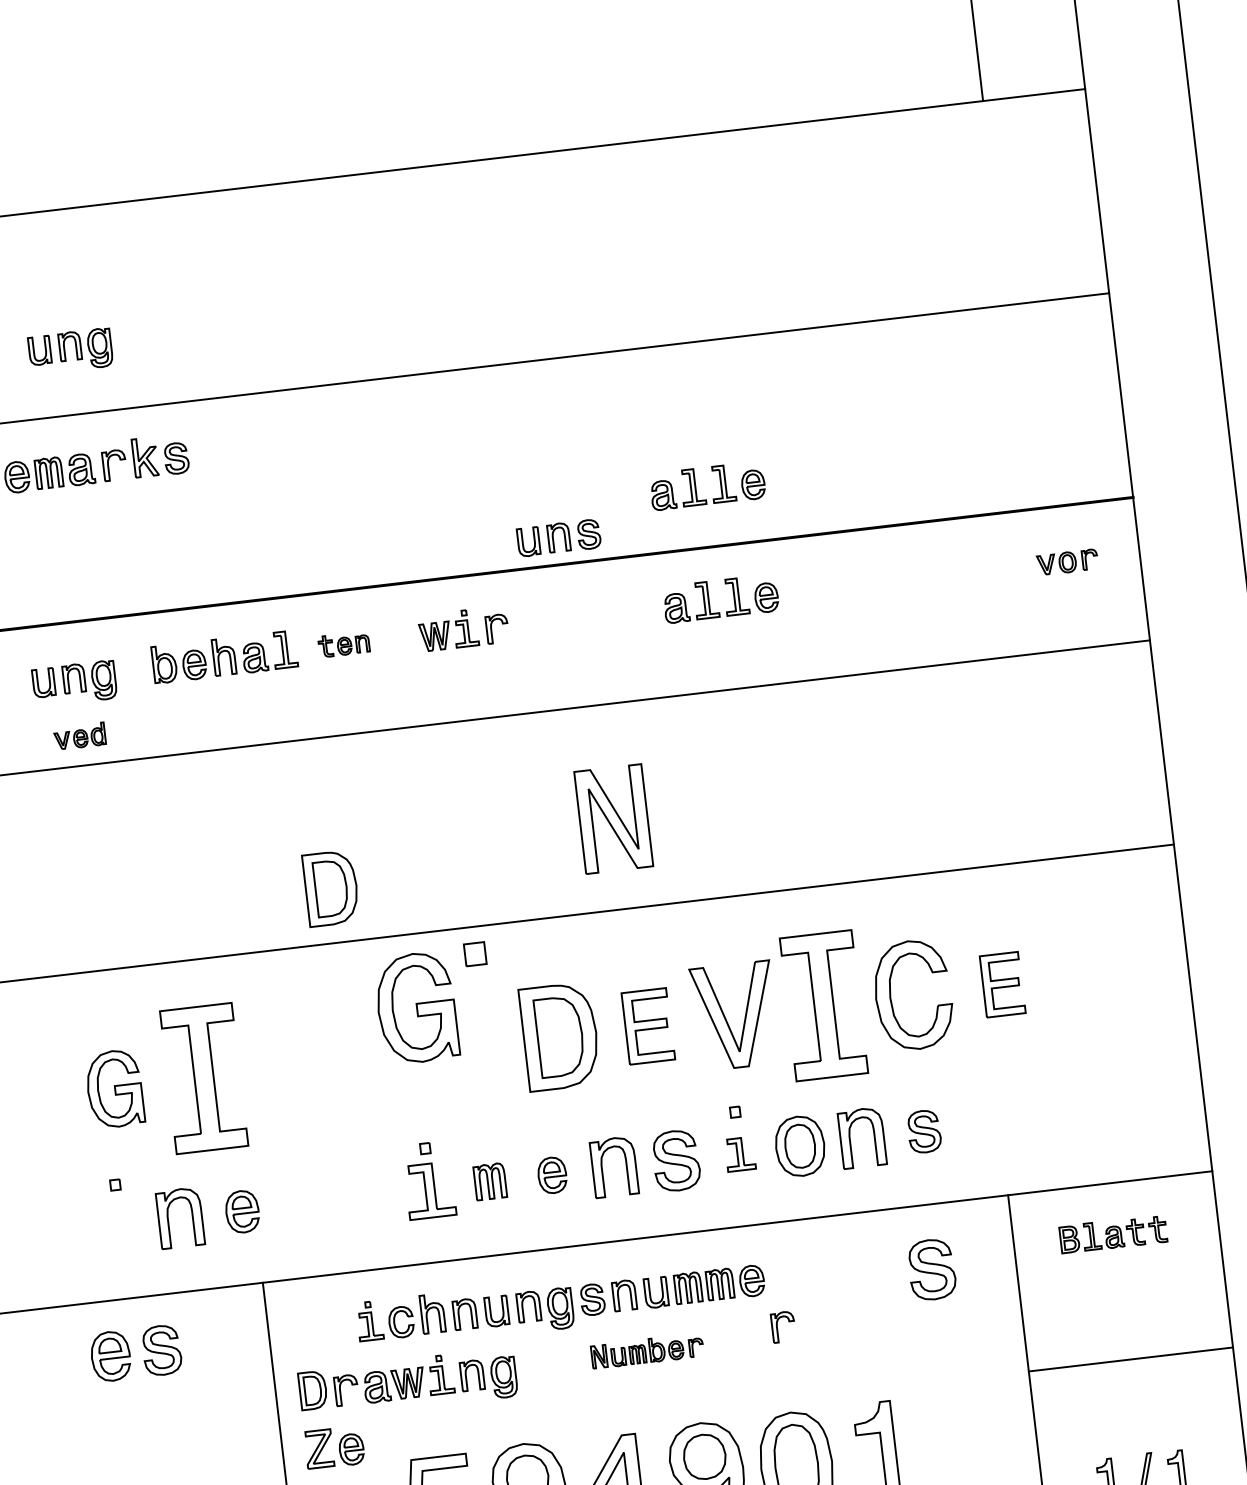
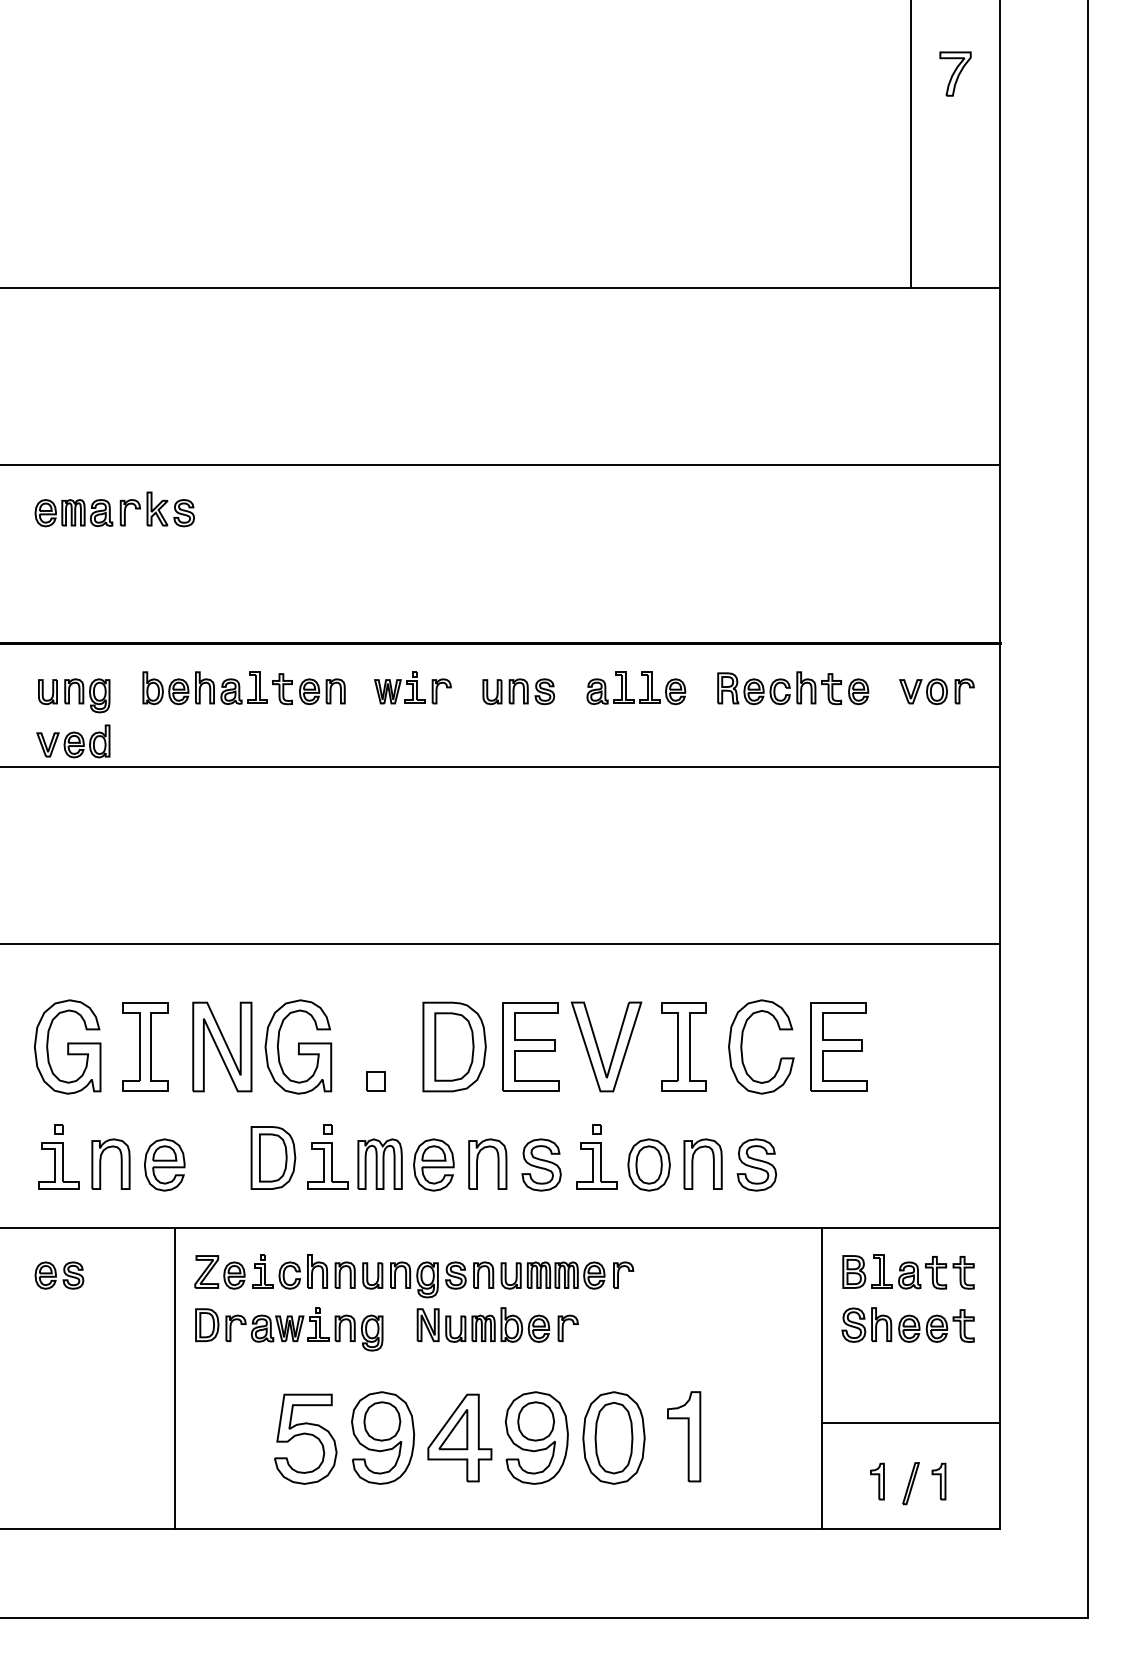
part: (70, 351) -> (104, 410), removed
part: (696, 487) -> (626, 590), removed
part: (558, 537) -> (518, 691), moved
part: (1067, 562) -> (936, 691), size x1.43
part: (901, 577) -> (793, 688), added
part: (343, 644) -> (308, 689), size x1.67
part: (80, 736) -> (73, 741), size x1.67
part: (613, 818) -> (222, 1046), moved
part: (331, 887) -> (273, 1157), moved
part: (474, 953) -> (375, 1081), moved
part: (1002, 984) -> (838, 1046), size x1.67
part: (823, 1005) -> (683, 1046), size x0.71
part: (416, 1007) -> (298, 1046), moved
part: (647, 1025) -> (530, 1046), size x1.43
part: (204, 1077) -> (145, 1046), size x0.71
part: (114, 1088) -> (67, 1046), size x1.43
part: (923, 1131) -> (756, 1164), size x1.43
part: (739, 1153) -> (596, 1165), size x1.67
part: (551, 1174) -> (433, 1164), size x1.67
part: (489, 1180) -> (379, 1163), size x1.67
part: (242, 1211) -> (164, 1164), size x1.43
part: (120, 1226) -> (58, 1165), added
part: (1113, 1233) -> (908, 1271), size x1.43
part: (931, 1269) -> (749, 1283), removed
part: (1119, 1294) -> (907, 1324), added
part: (783, 1326) -> (623, 1274), moved
part: (647, 1350) -> (497, 1324), size x1.67
part: (136, 1353) -> (59, 1275), size x0.62
line: (1130, 1359) -> (910, 1422), moved
part: (334, 1447) -> (219, 1272), moved

